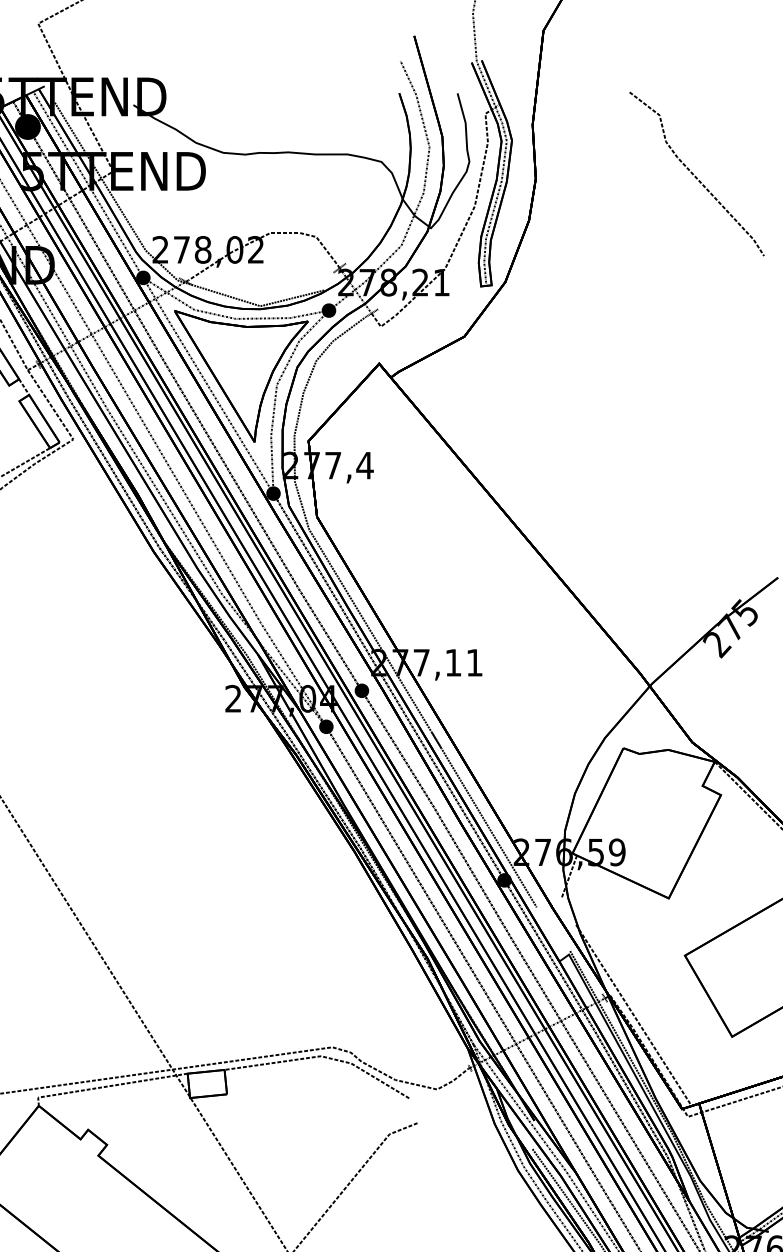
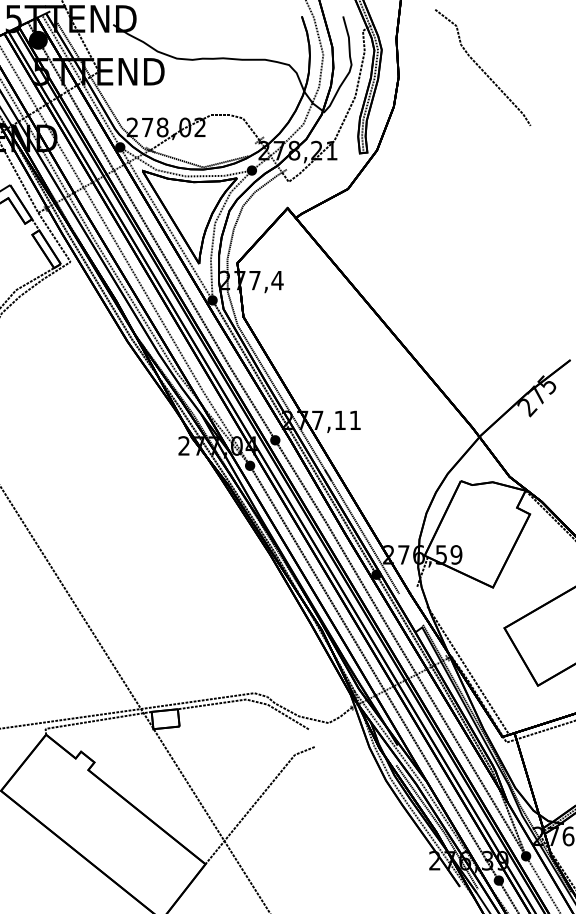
curve: (696, 175) -> (482, 68), moved

